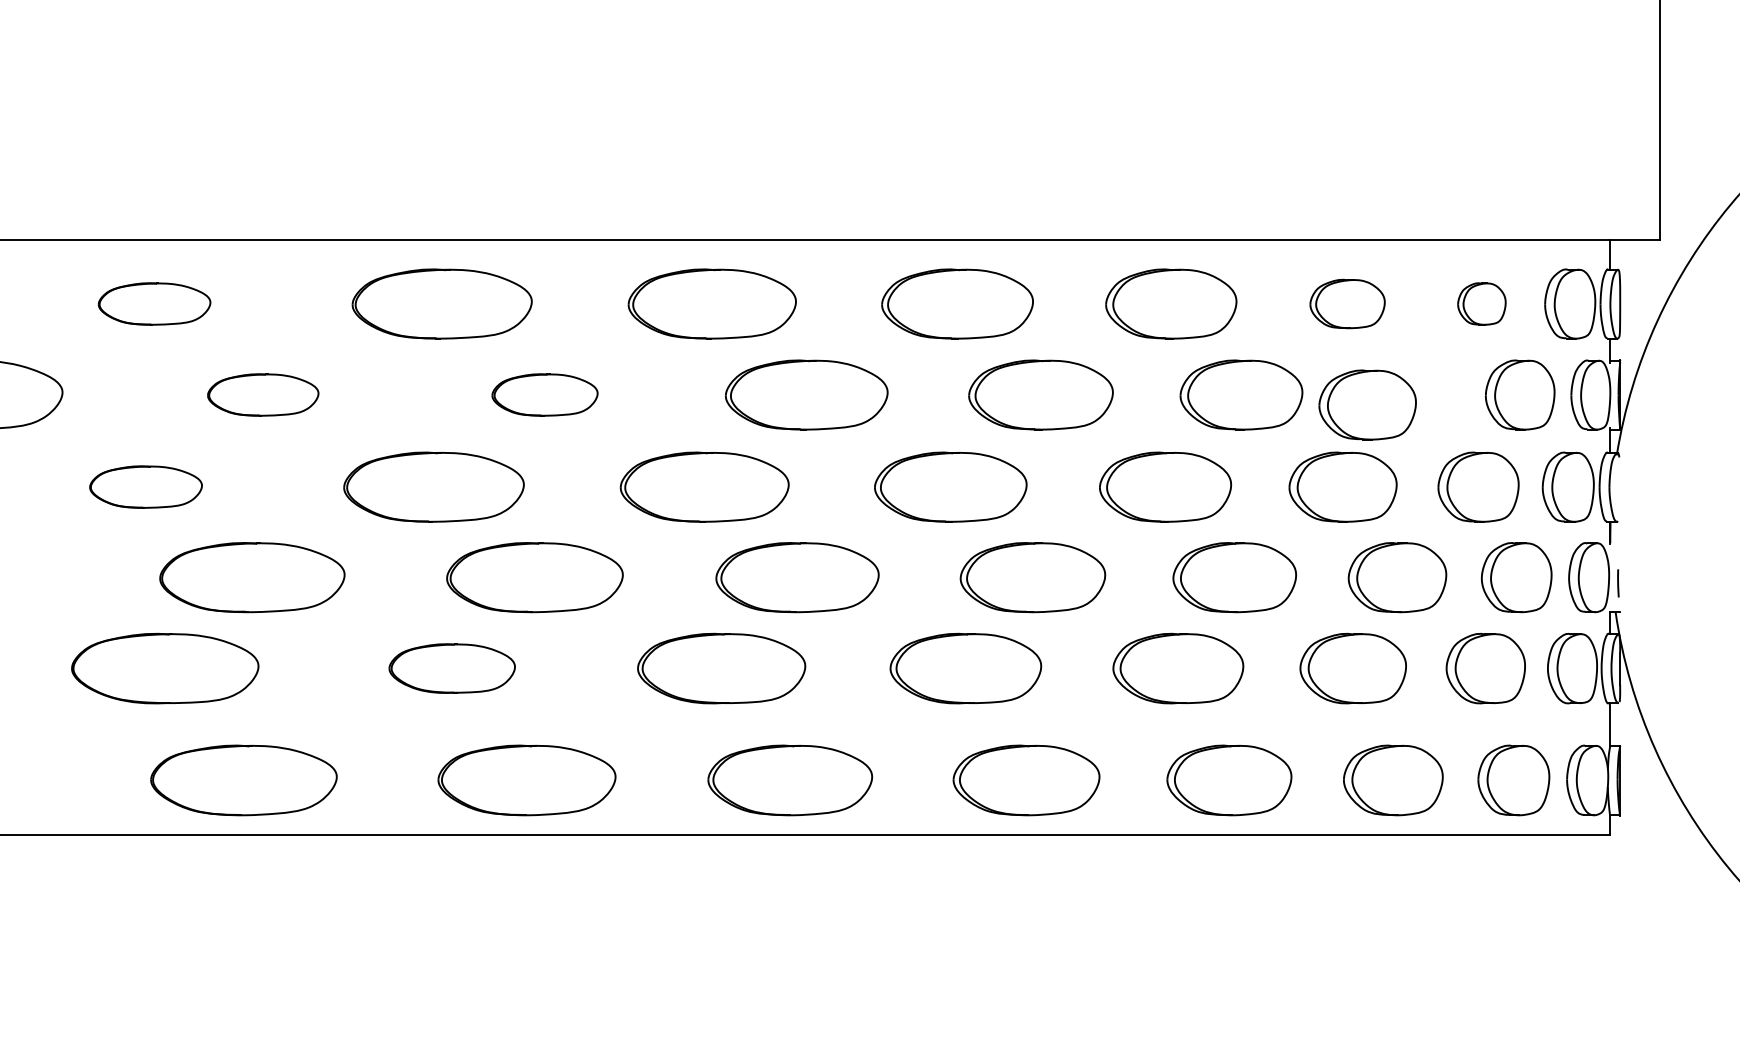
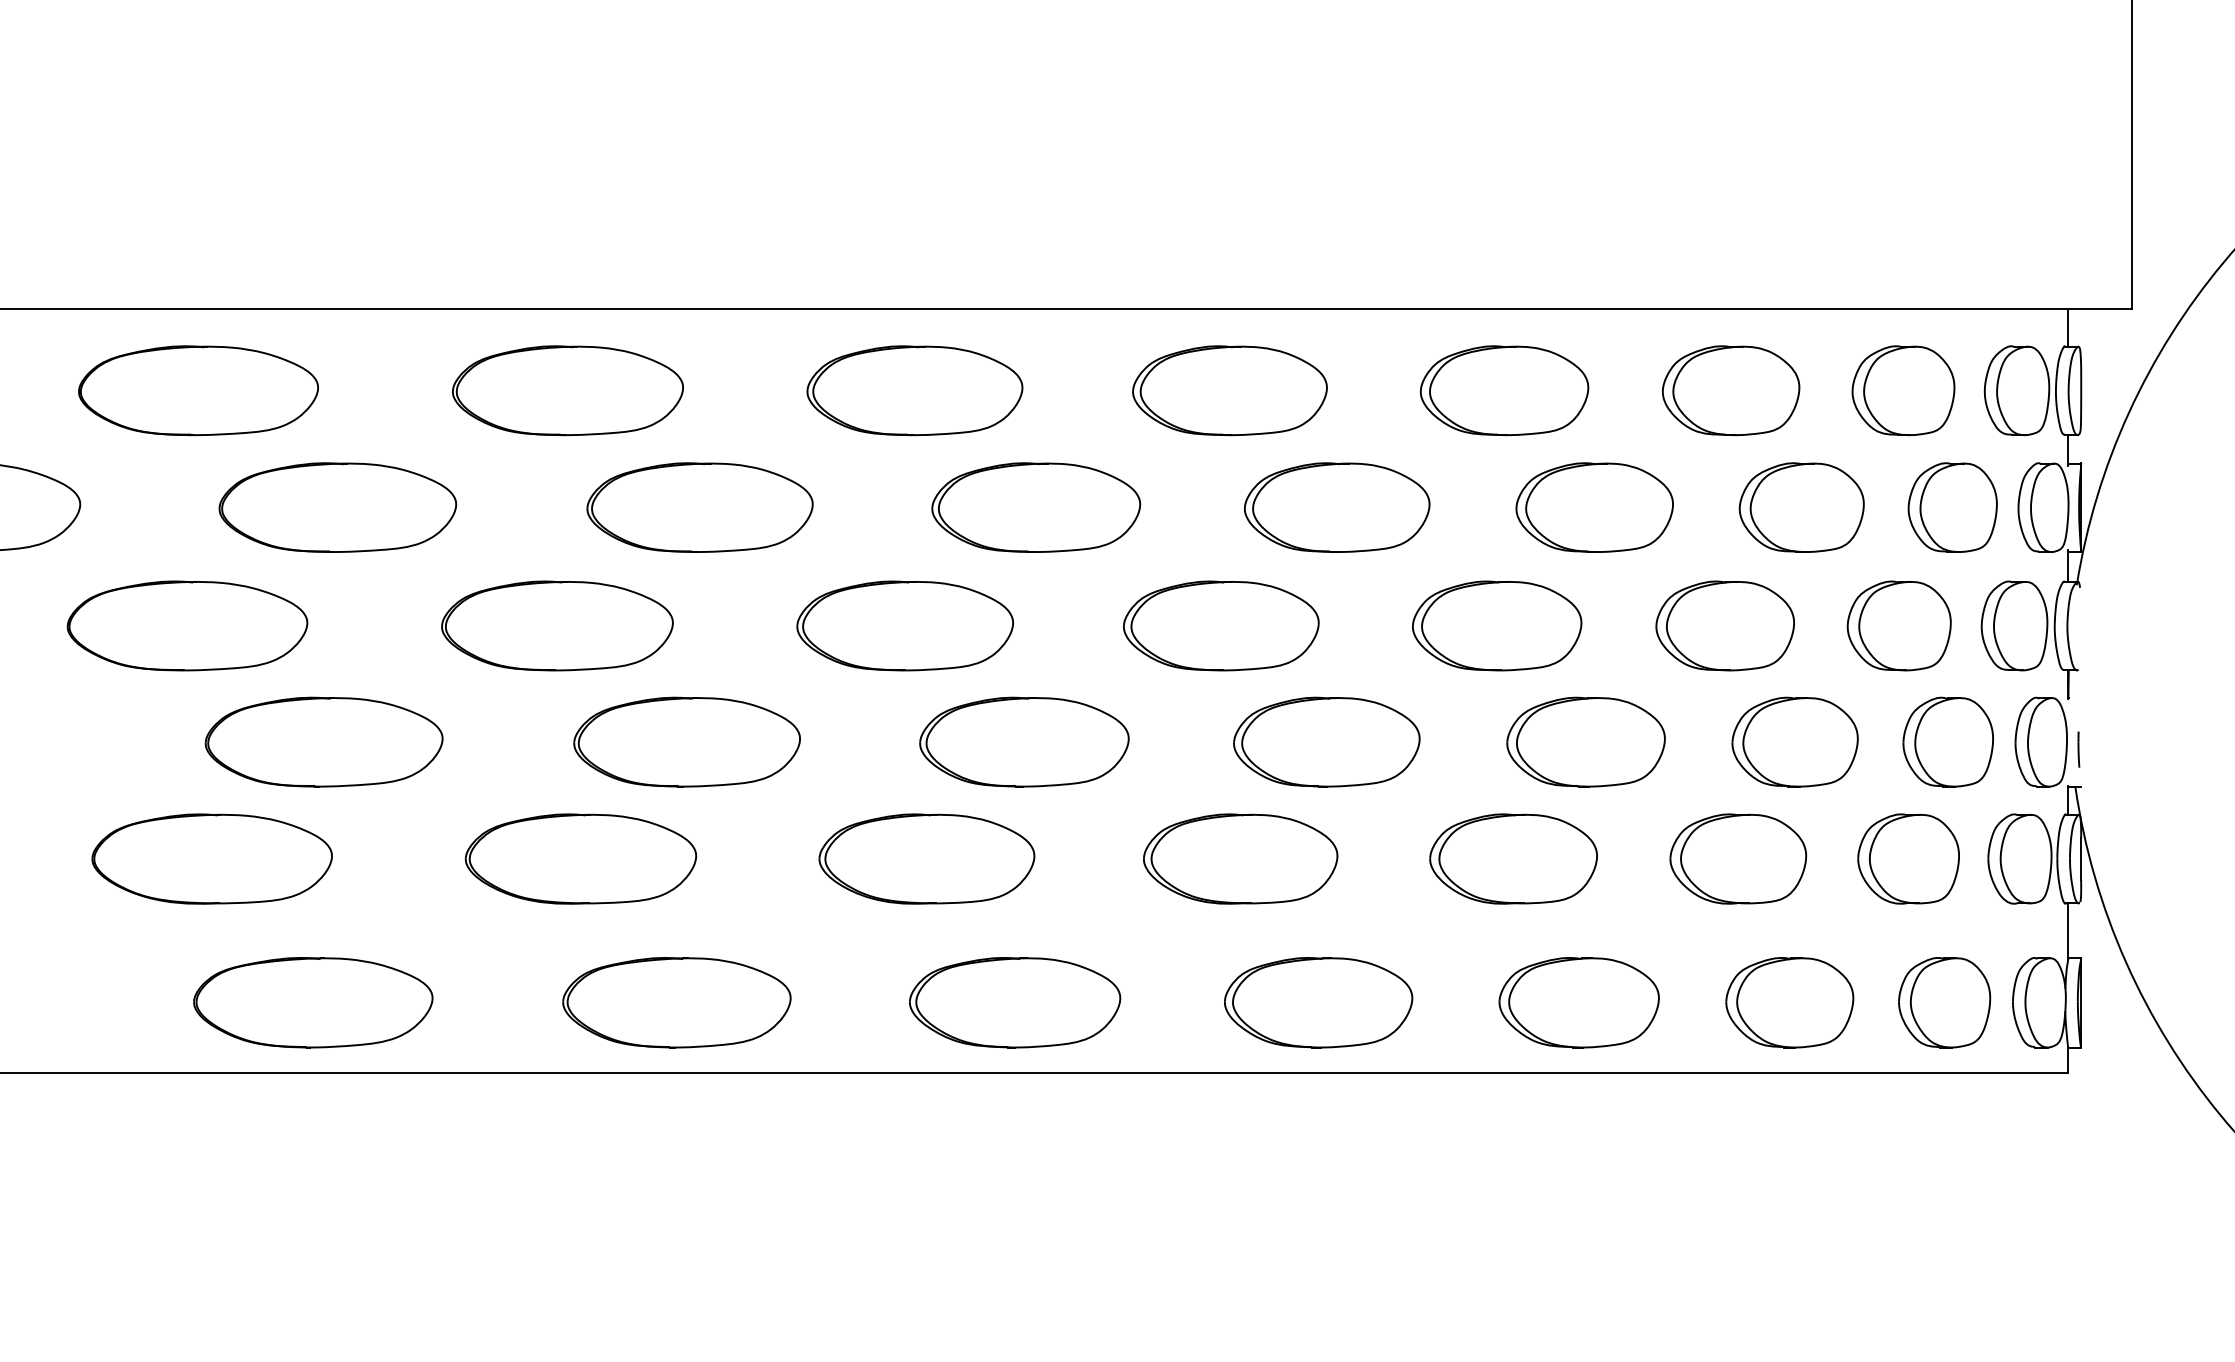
part: (154, 303) -> (198, 390), size x1.67
part: (1347, 303) -> (1730, 390), size x1.43
part: (1481, 303) -> (1903, 390), size x1.67
part: (263, 394) -> (338, 506), size x1.67
part: (544, 394) -> (699, 506), size x1.67
part: (1367, 404) -> (1801, 506), moved
part: (145, 486) -> (186, 625), size x1.67
part: (451, 668) -> (579, 858), size x1.43

